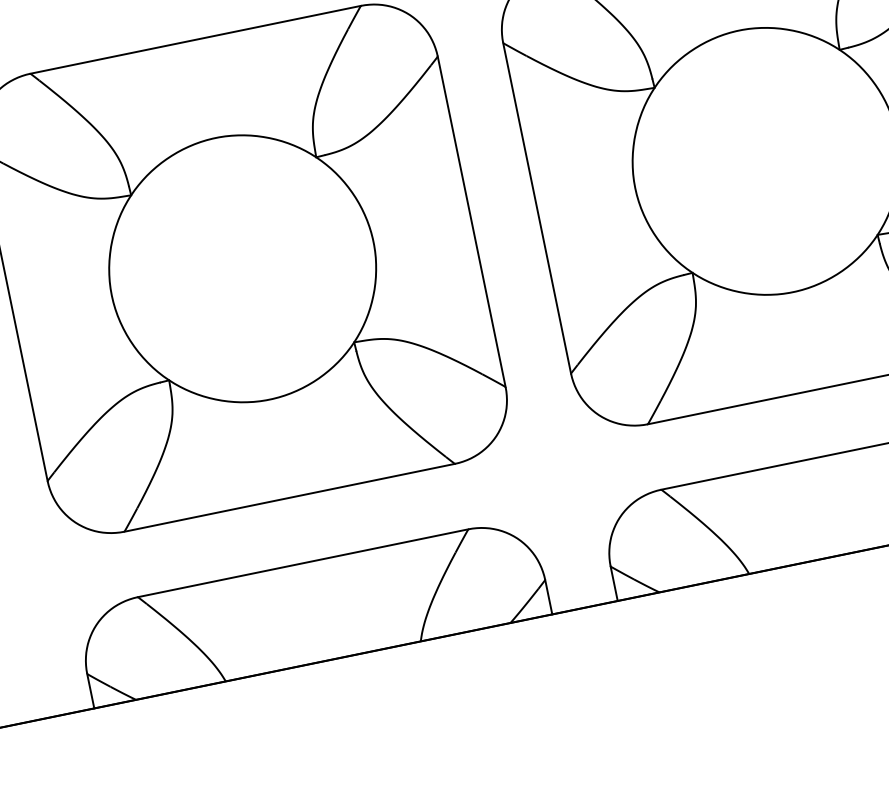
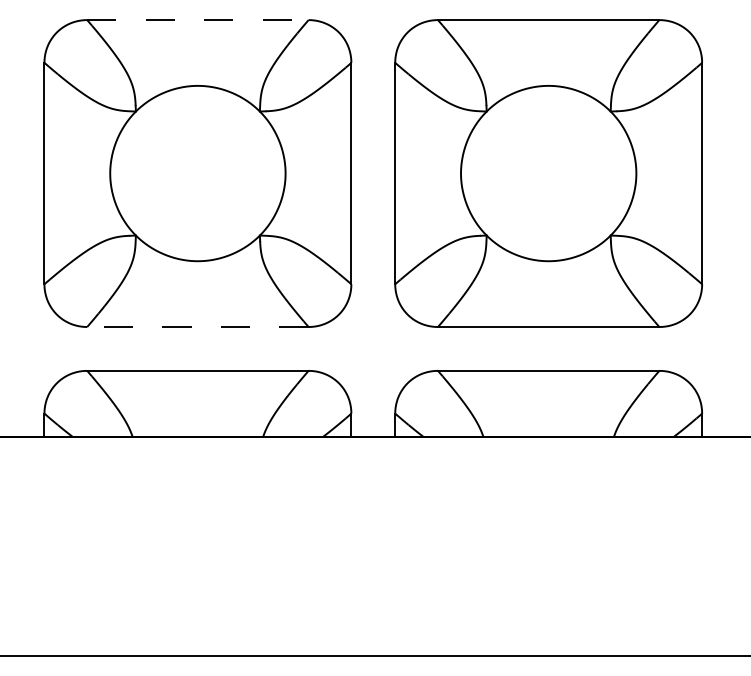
line: (195, 40) -> (197, 20), solid -> dashed
line: (289, 498) -> (197, 327), solid -> dashed

